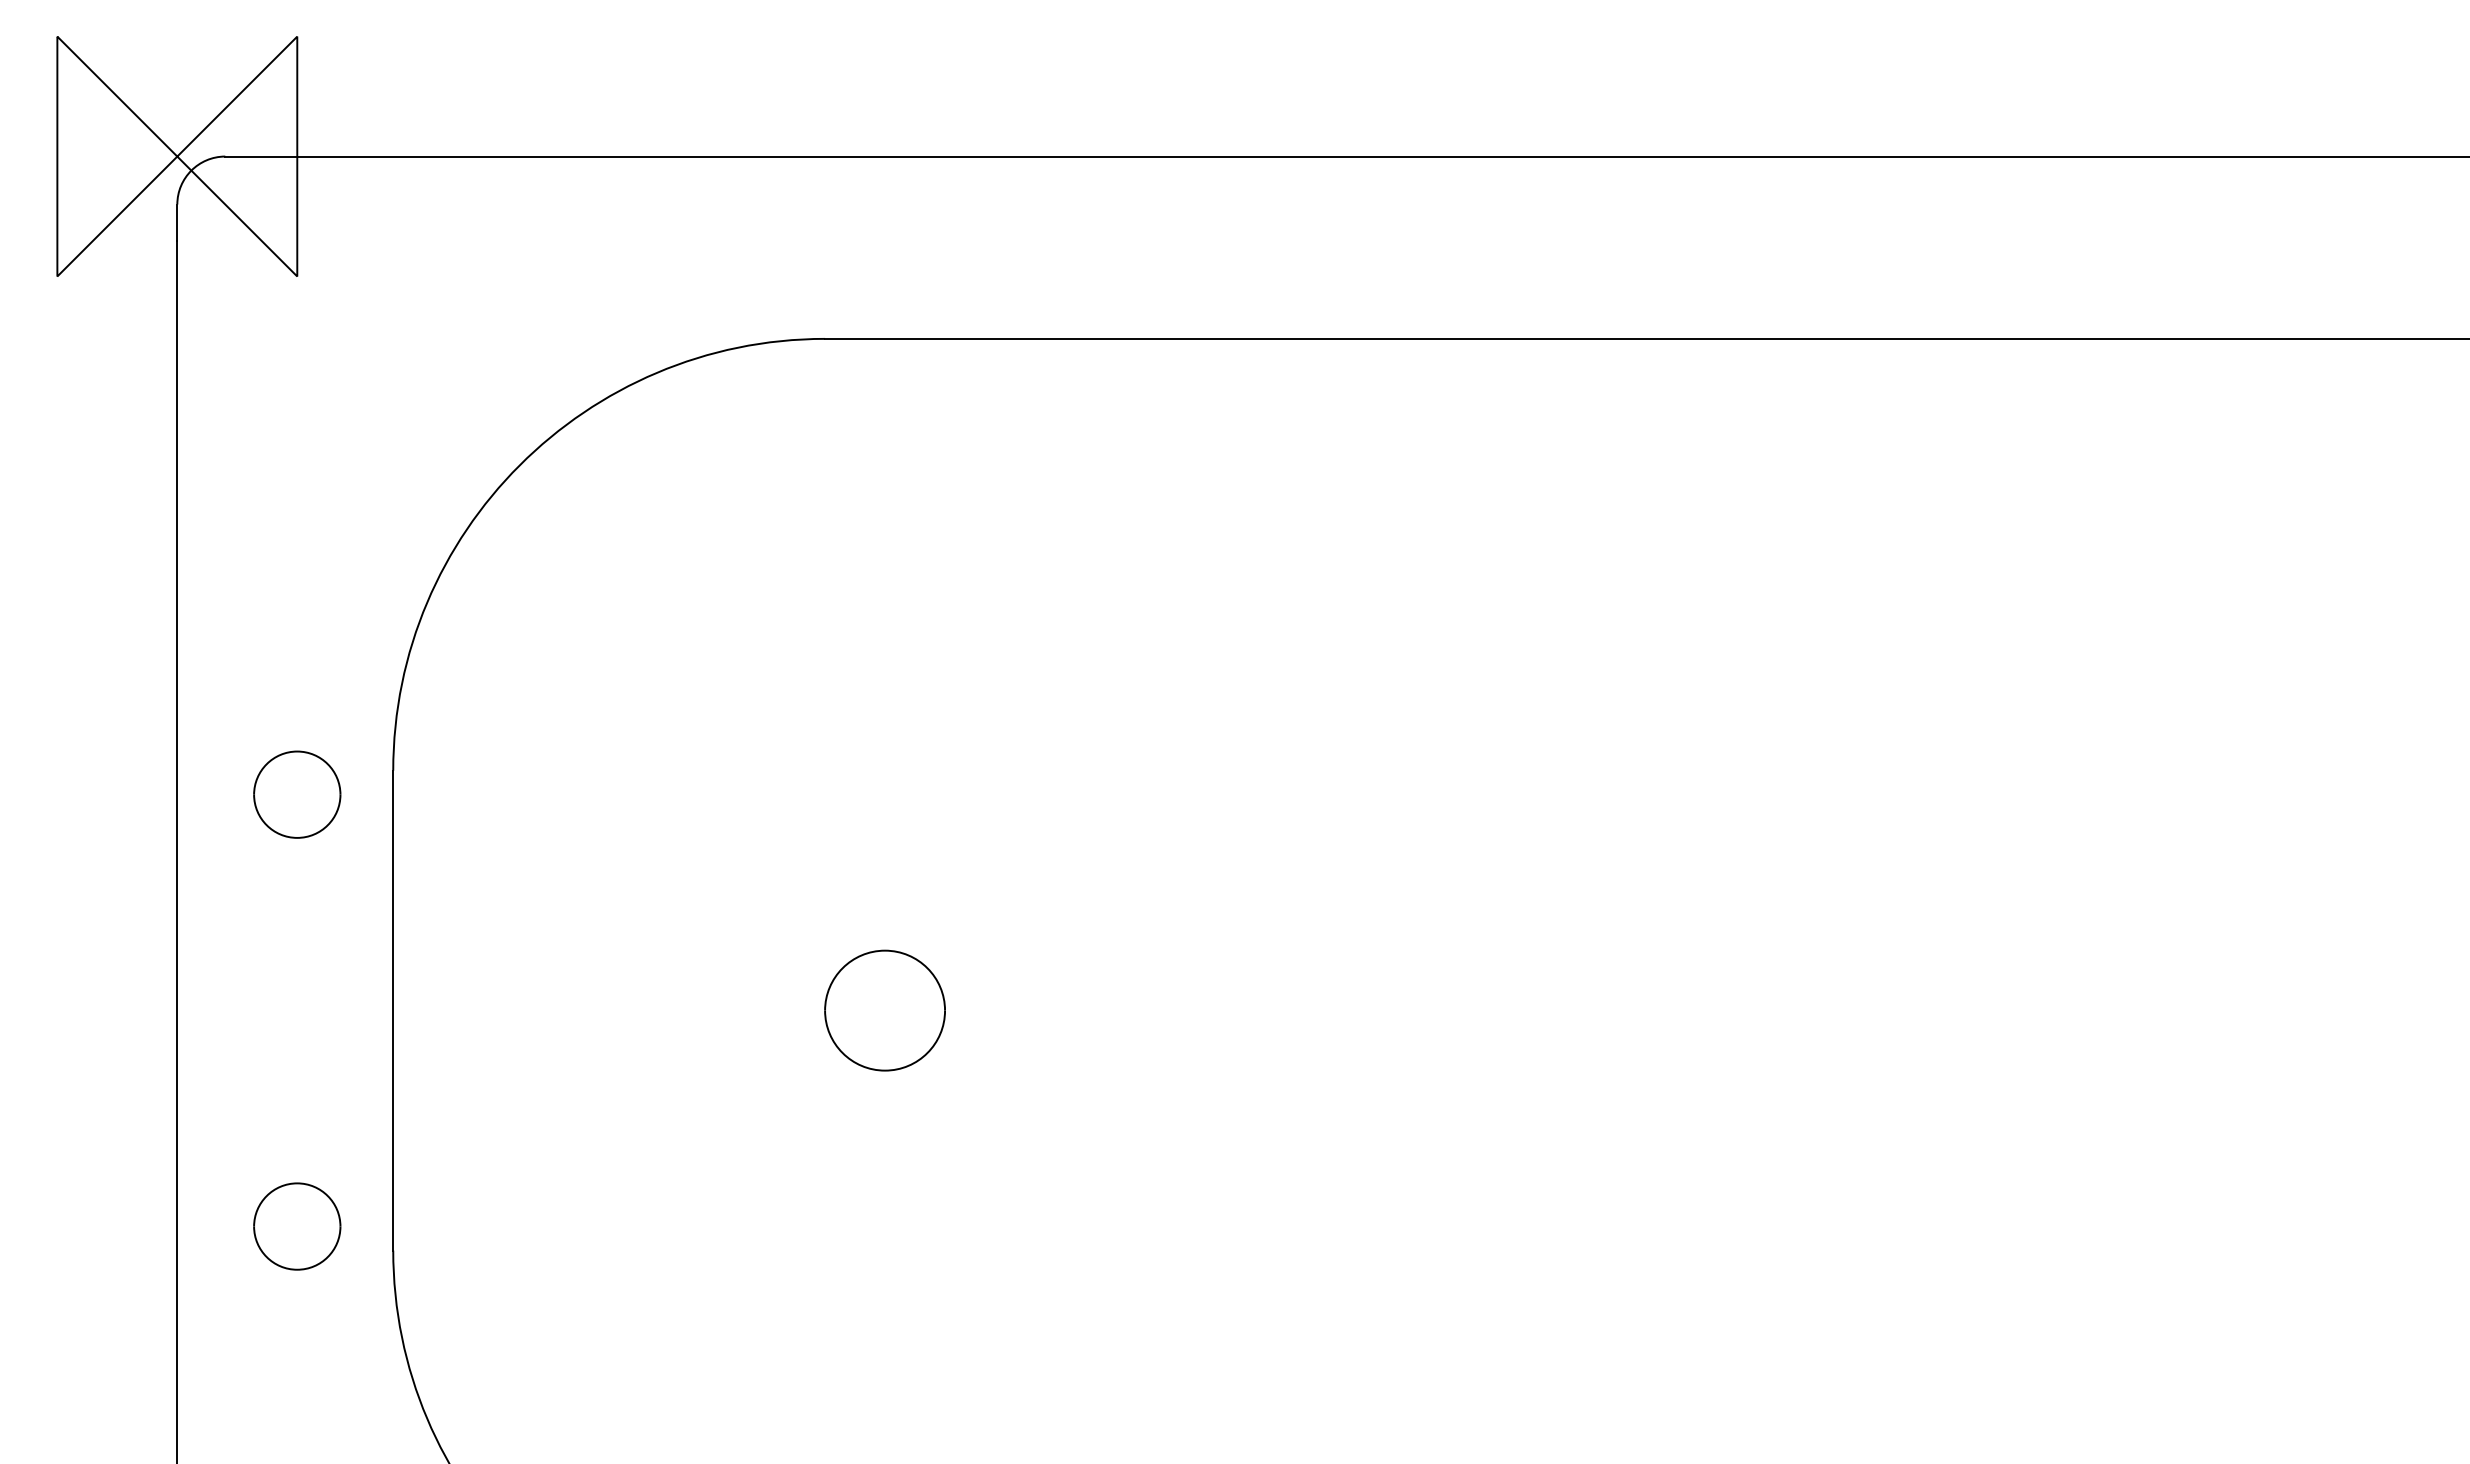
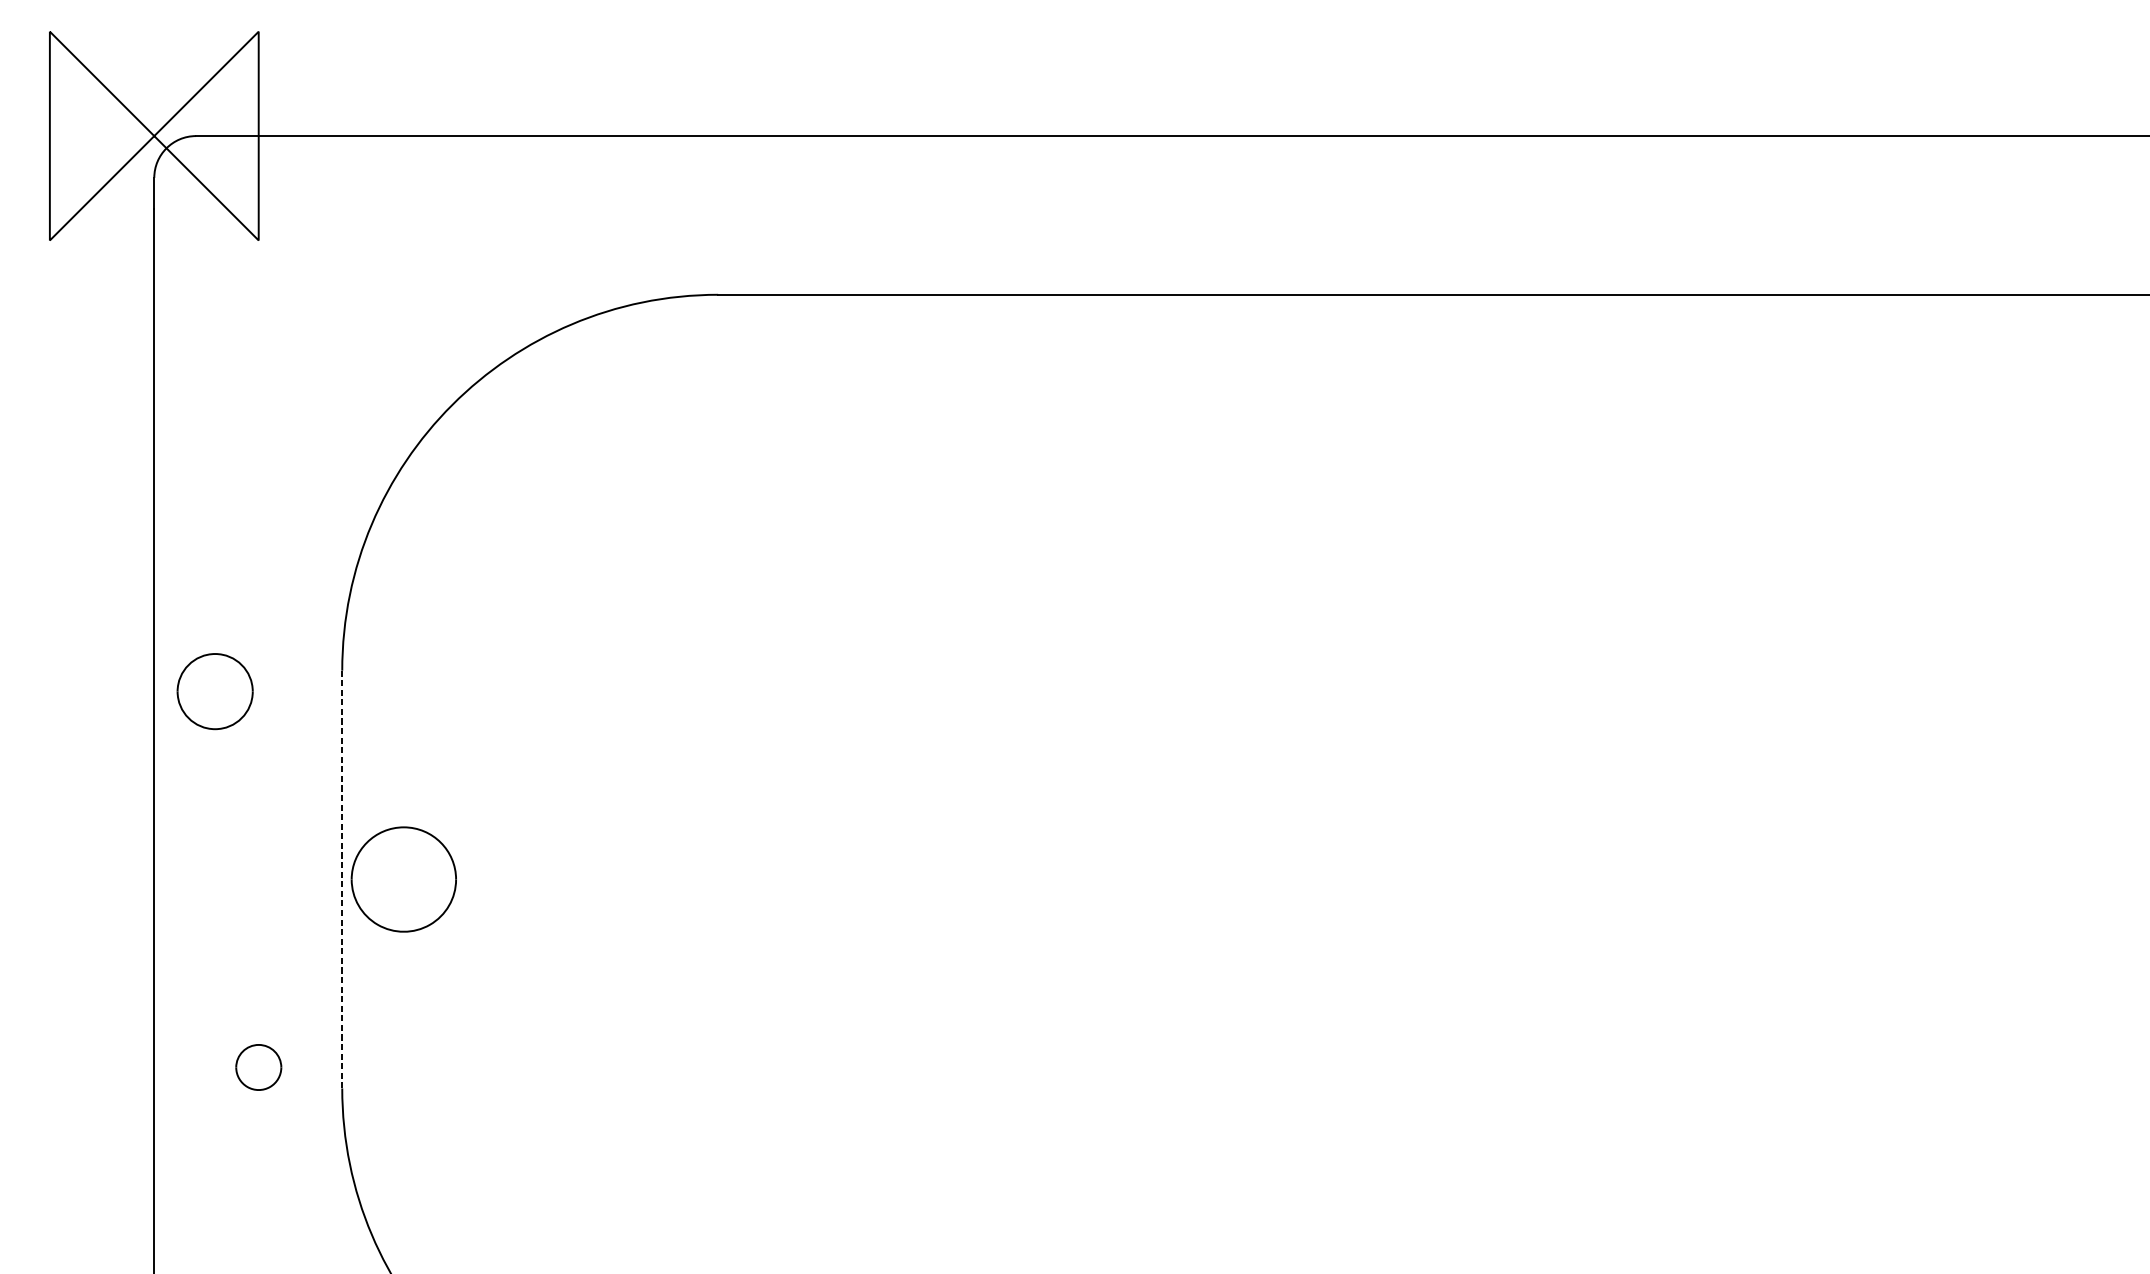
part: (297, 794) -> (215, 691), moved
line: (393, 1010) -> (342, 879), solid -> dashed
part: (884, 1010) -> (403, 879), moved
part: (297, 1226) -> (258, 1067), size x0.6

